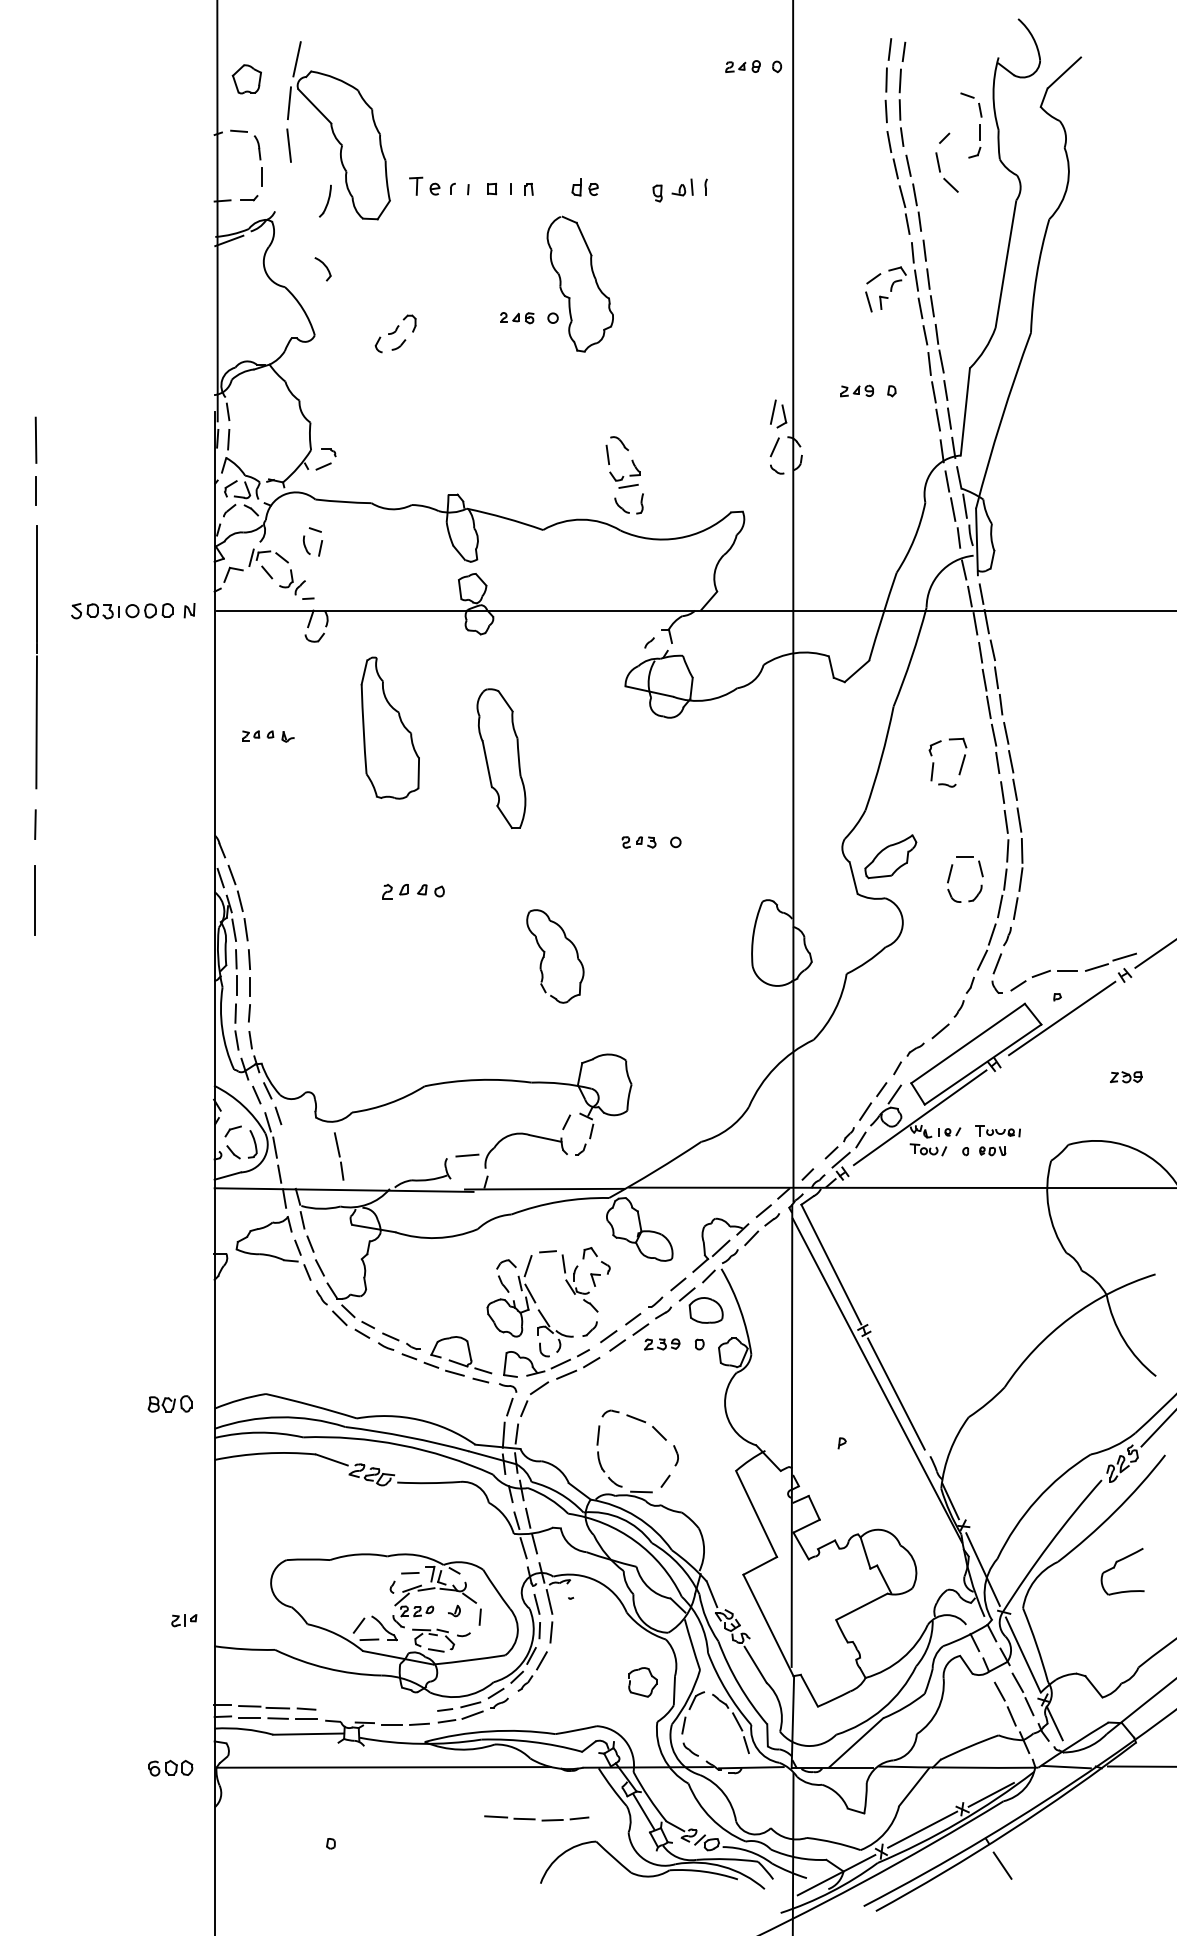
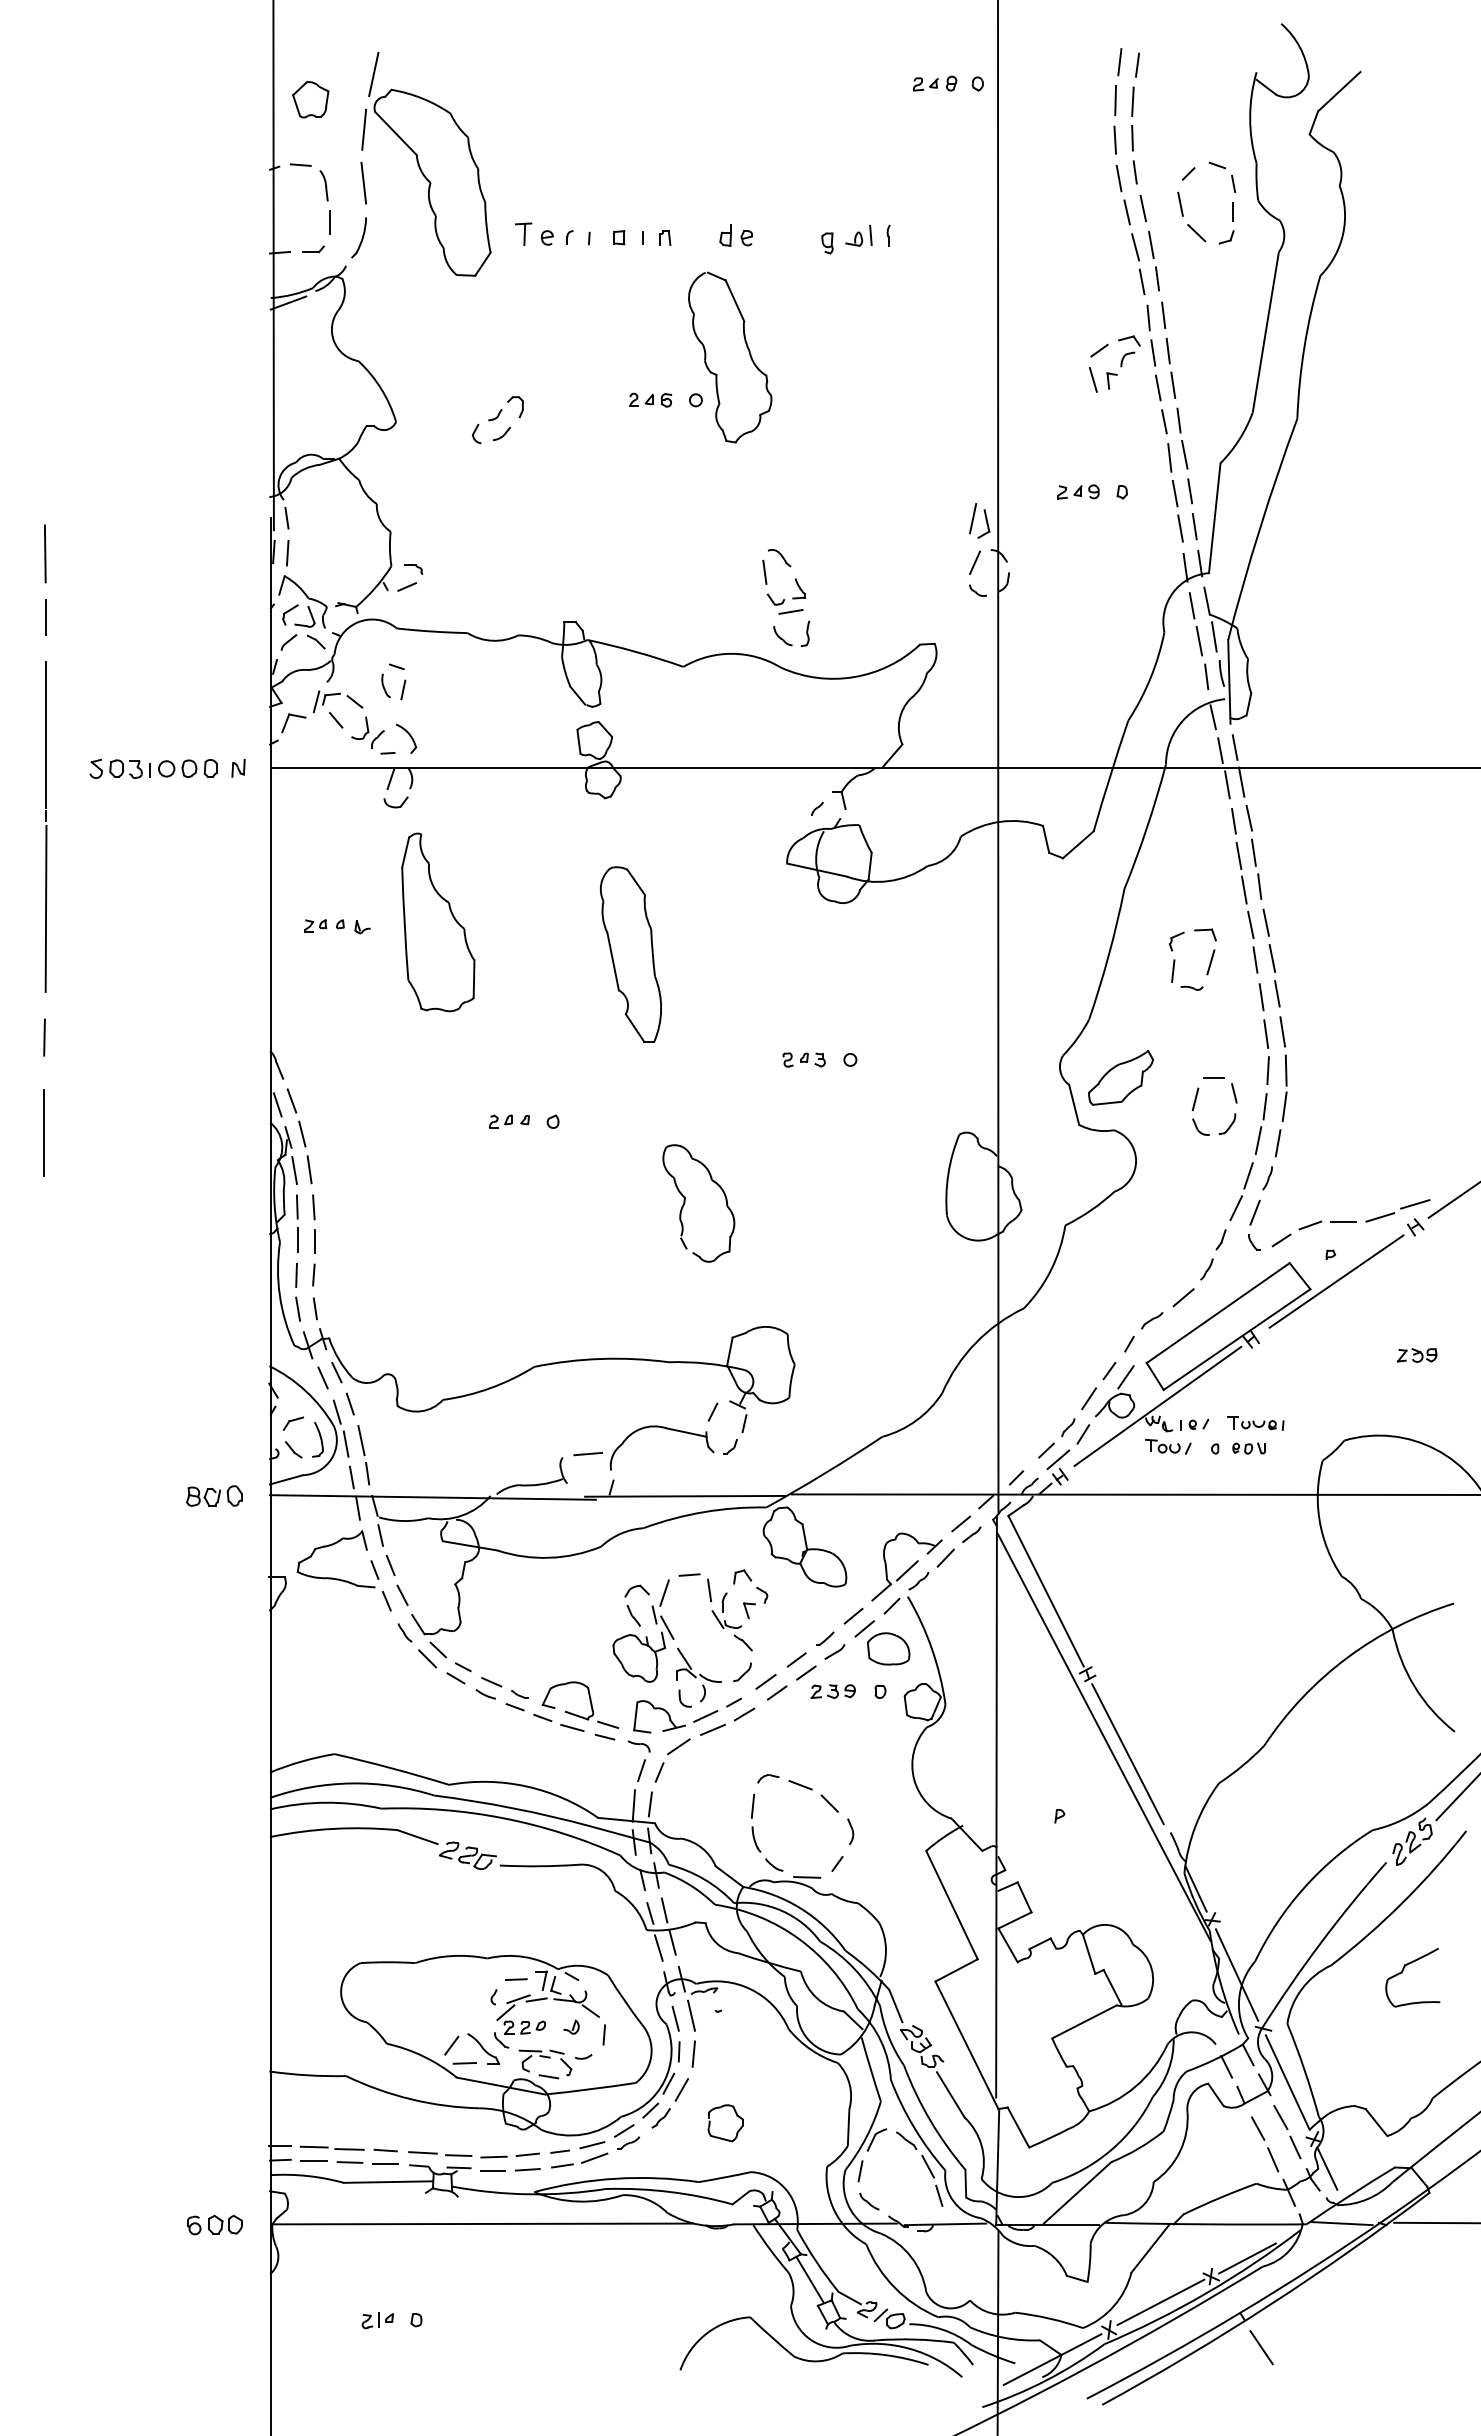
part: (979, 125) -> (1232, 203), moved
part: (324, 200) -> (357, 237), moved
part: (322, 269) -> (405, 739), moved
part: (389, 727) -> (437, 921), moved
part: (404, 890) -> (508, 1120), size x0.71
line: (339, 1156) -> (364, 1455), moved
part: (169, 1403) -> (213, 1495), moved
part: (184, 1620) -> (378, 2320), moved
part: (651, 1677) -> (736, 2117), moved
part: (536, 1818) -> (473, 2154), moved

